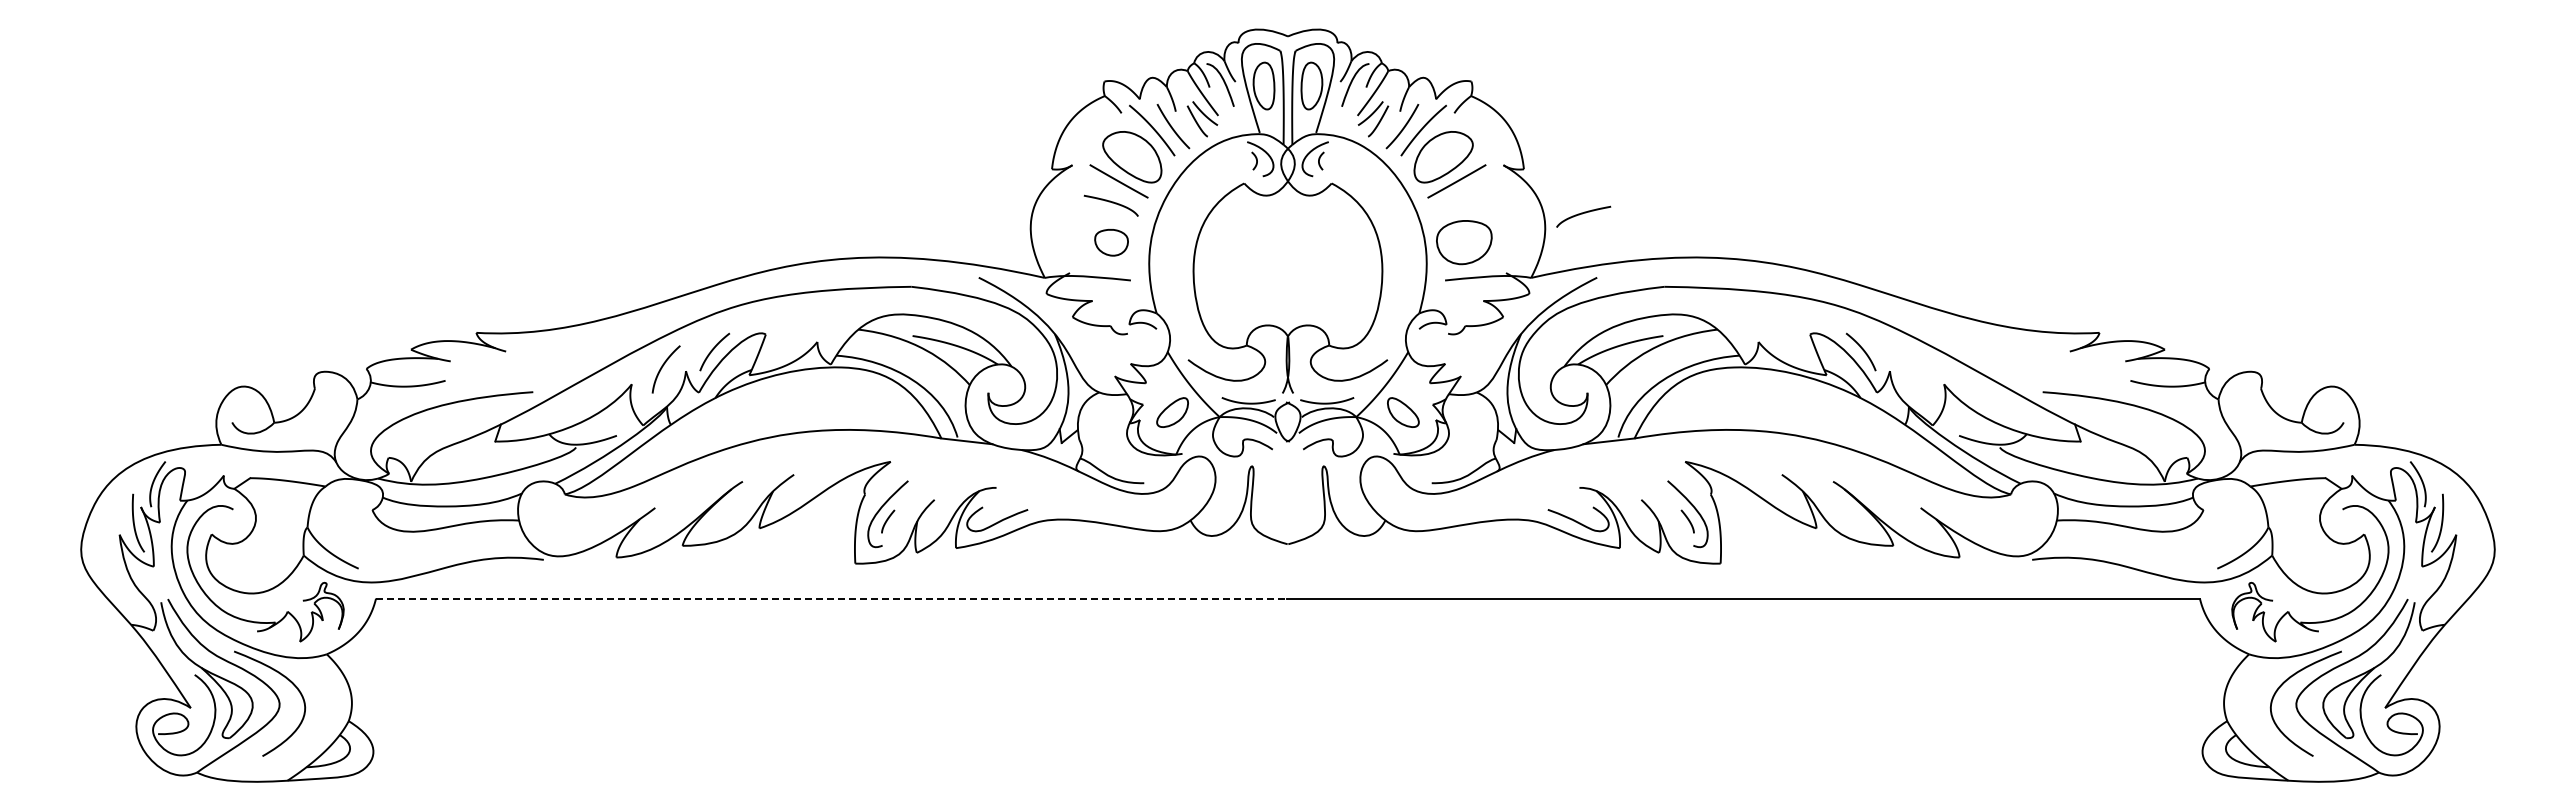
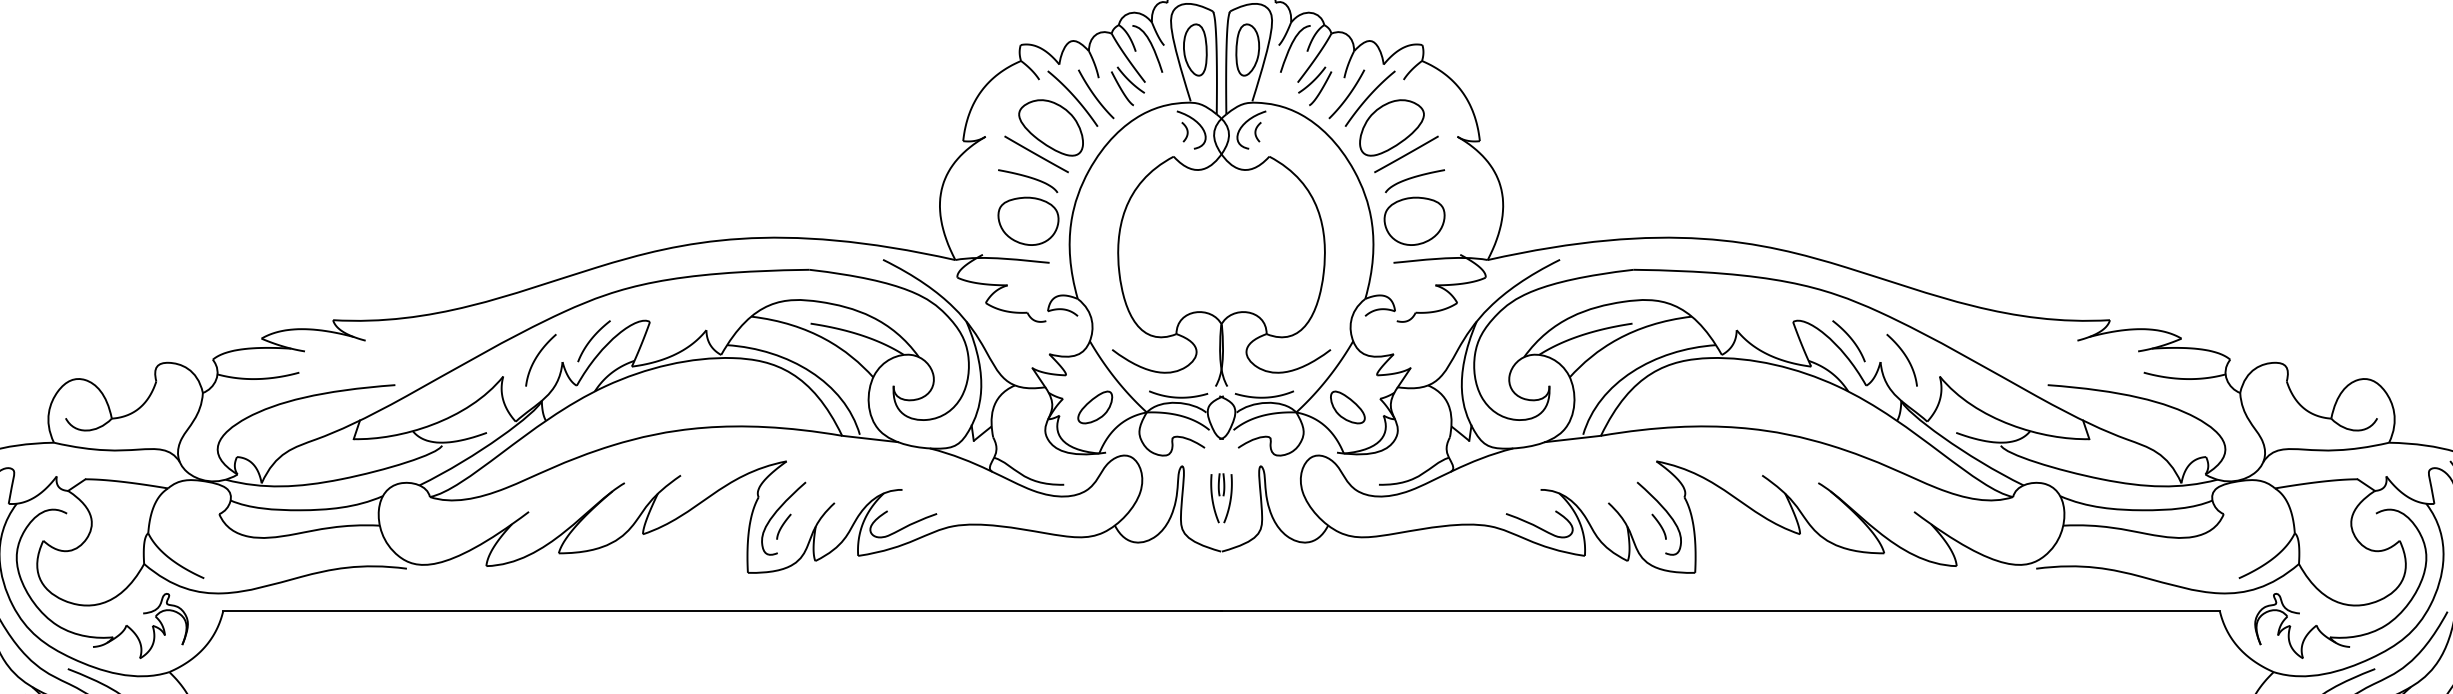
curve: (1582, 214) -> (1413, 178), moved
part: (1111, 242) -> (1028, 221), size x1.67
curve: (1913, 368) -> (1906, 359), added
part: (1287, 495) -> (1221, 498), added
line: (832, 598) -> (722, 610), dashed -> solid

